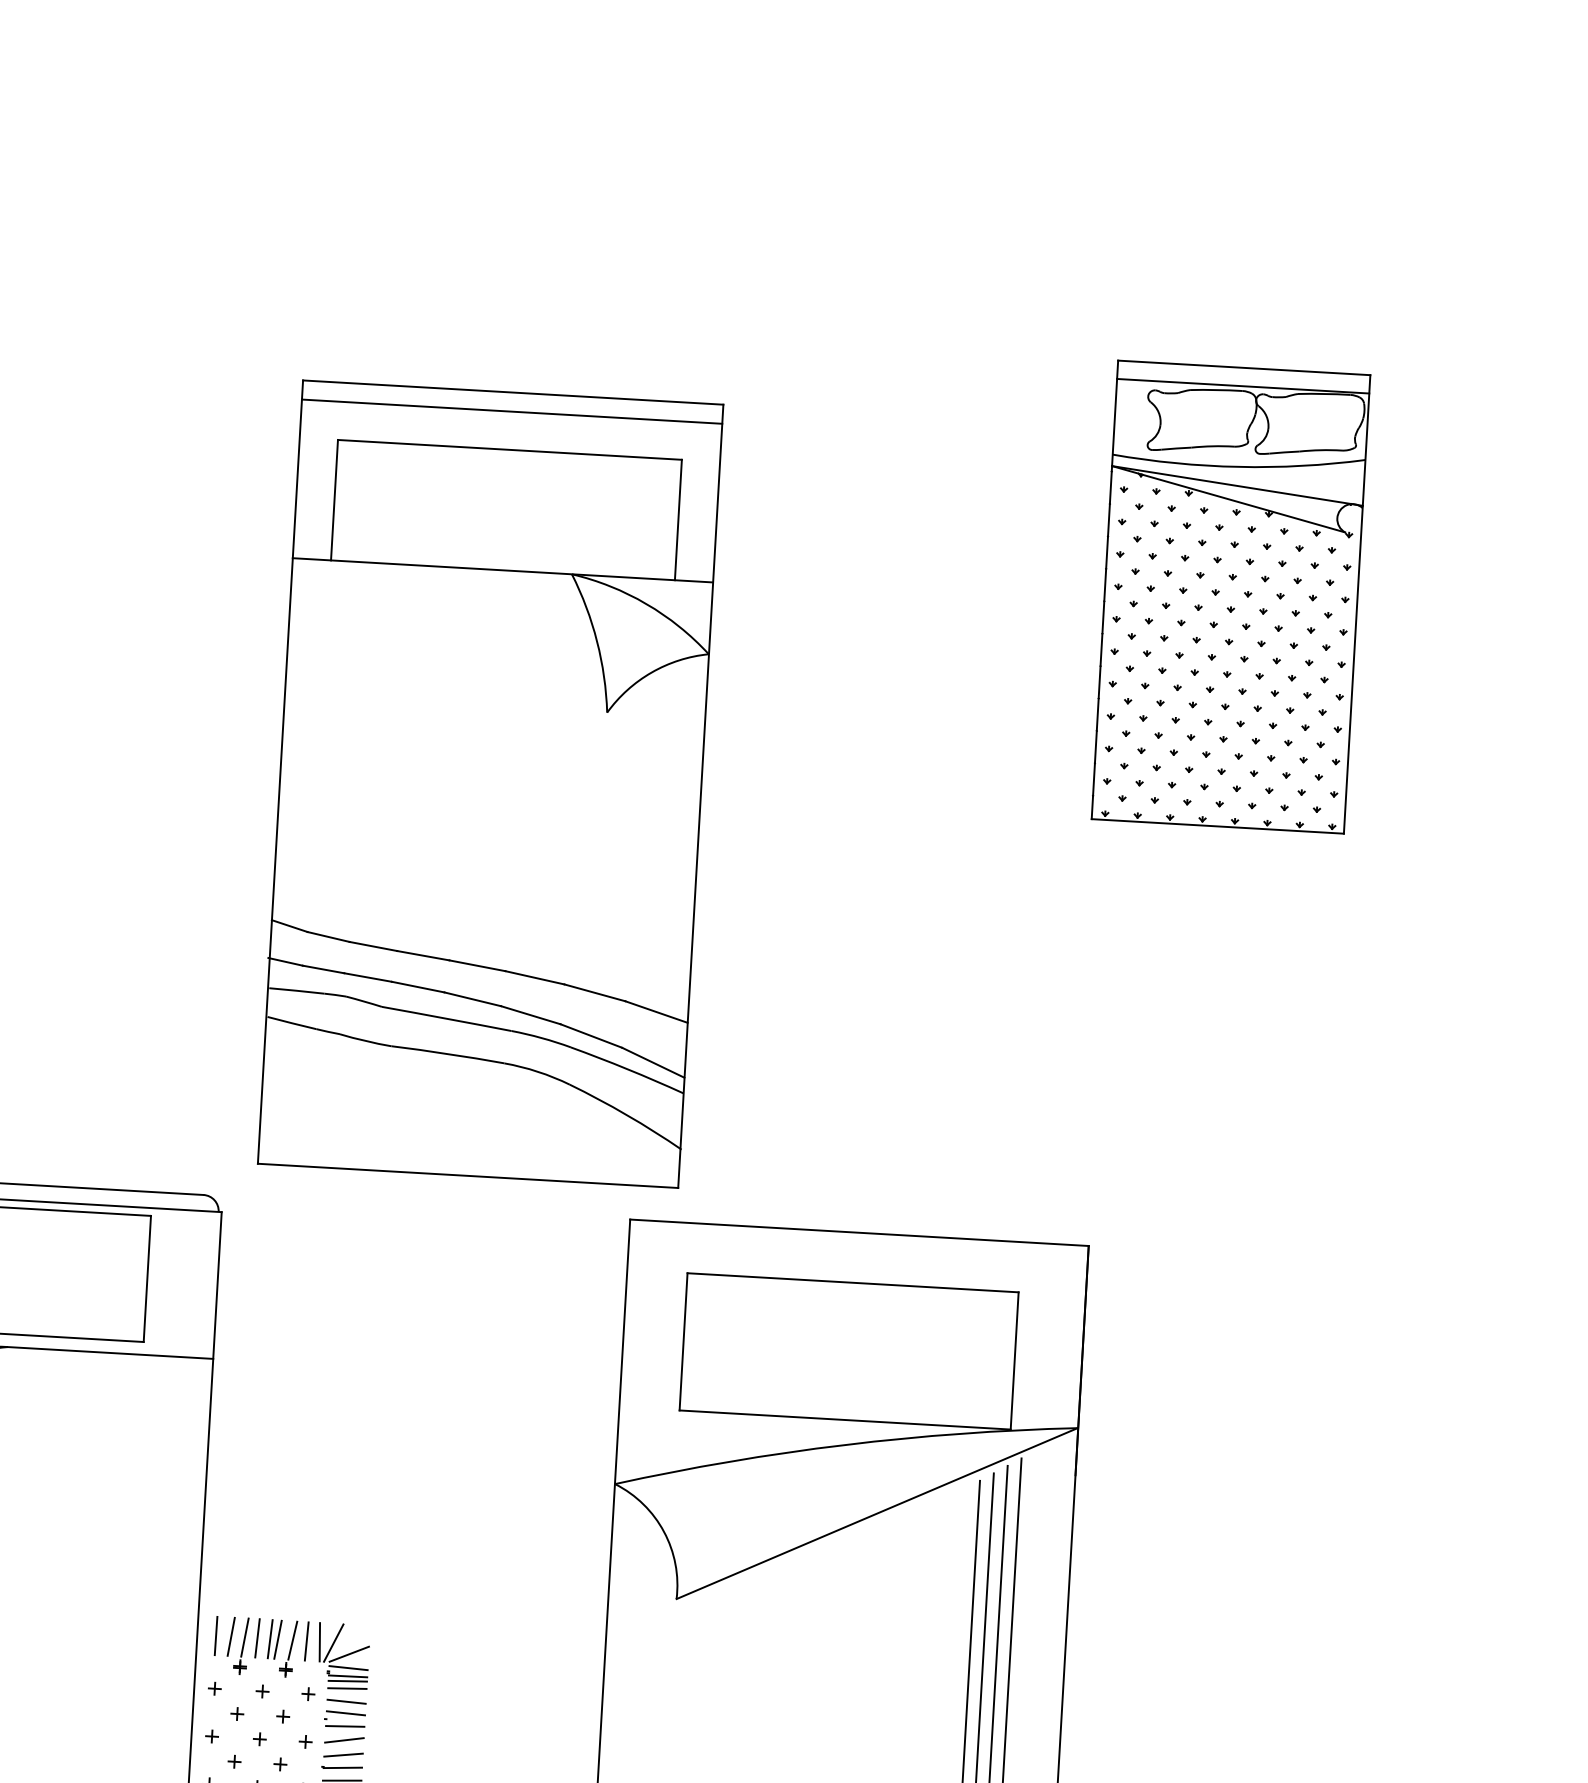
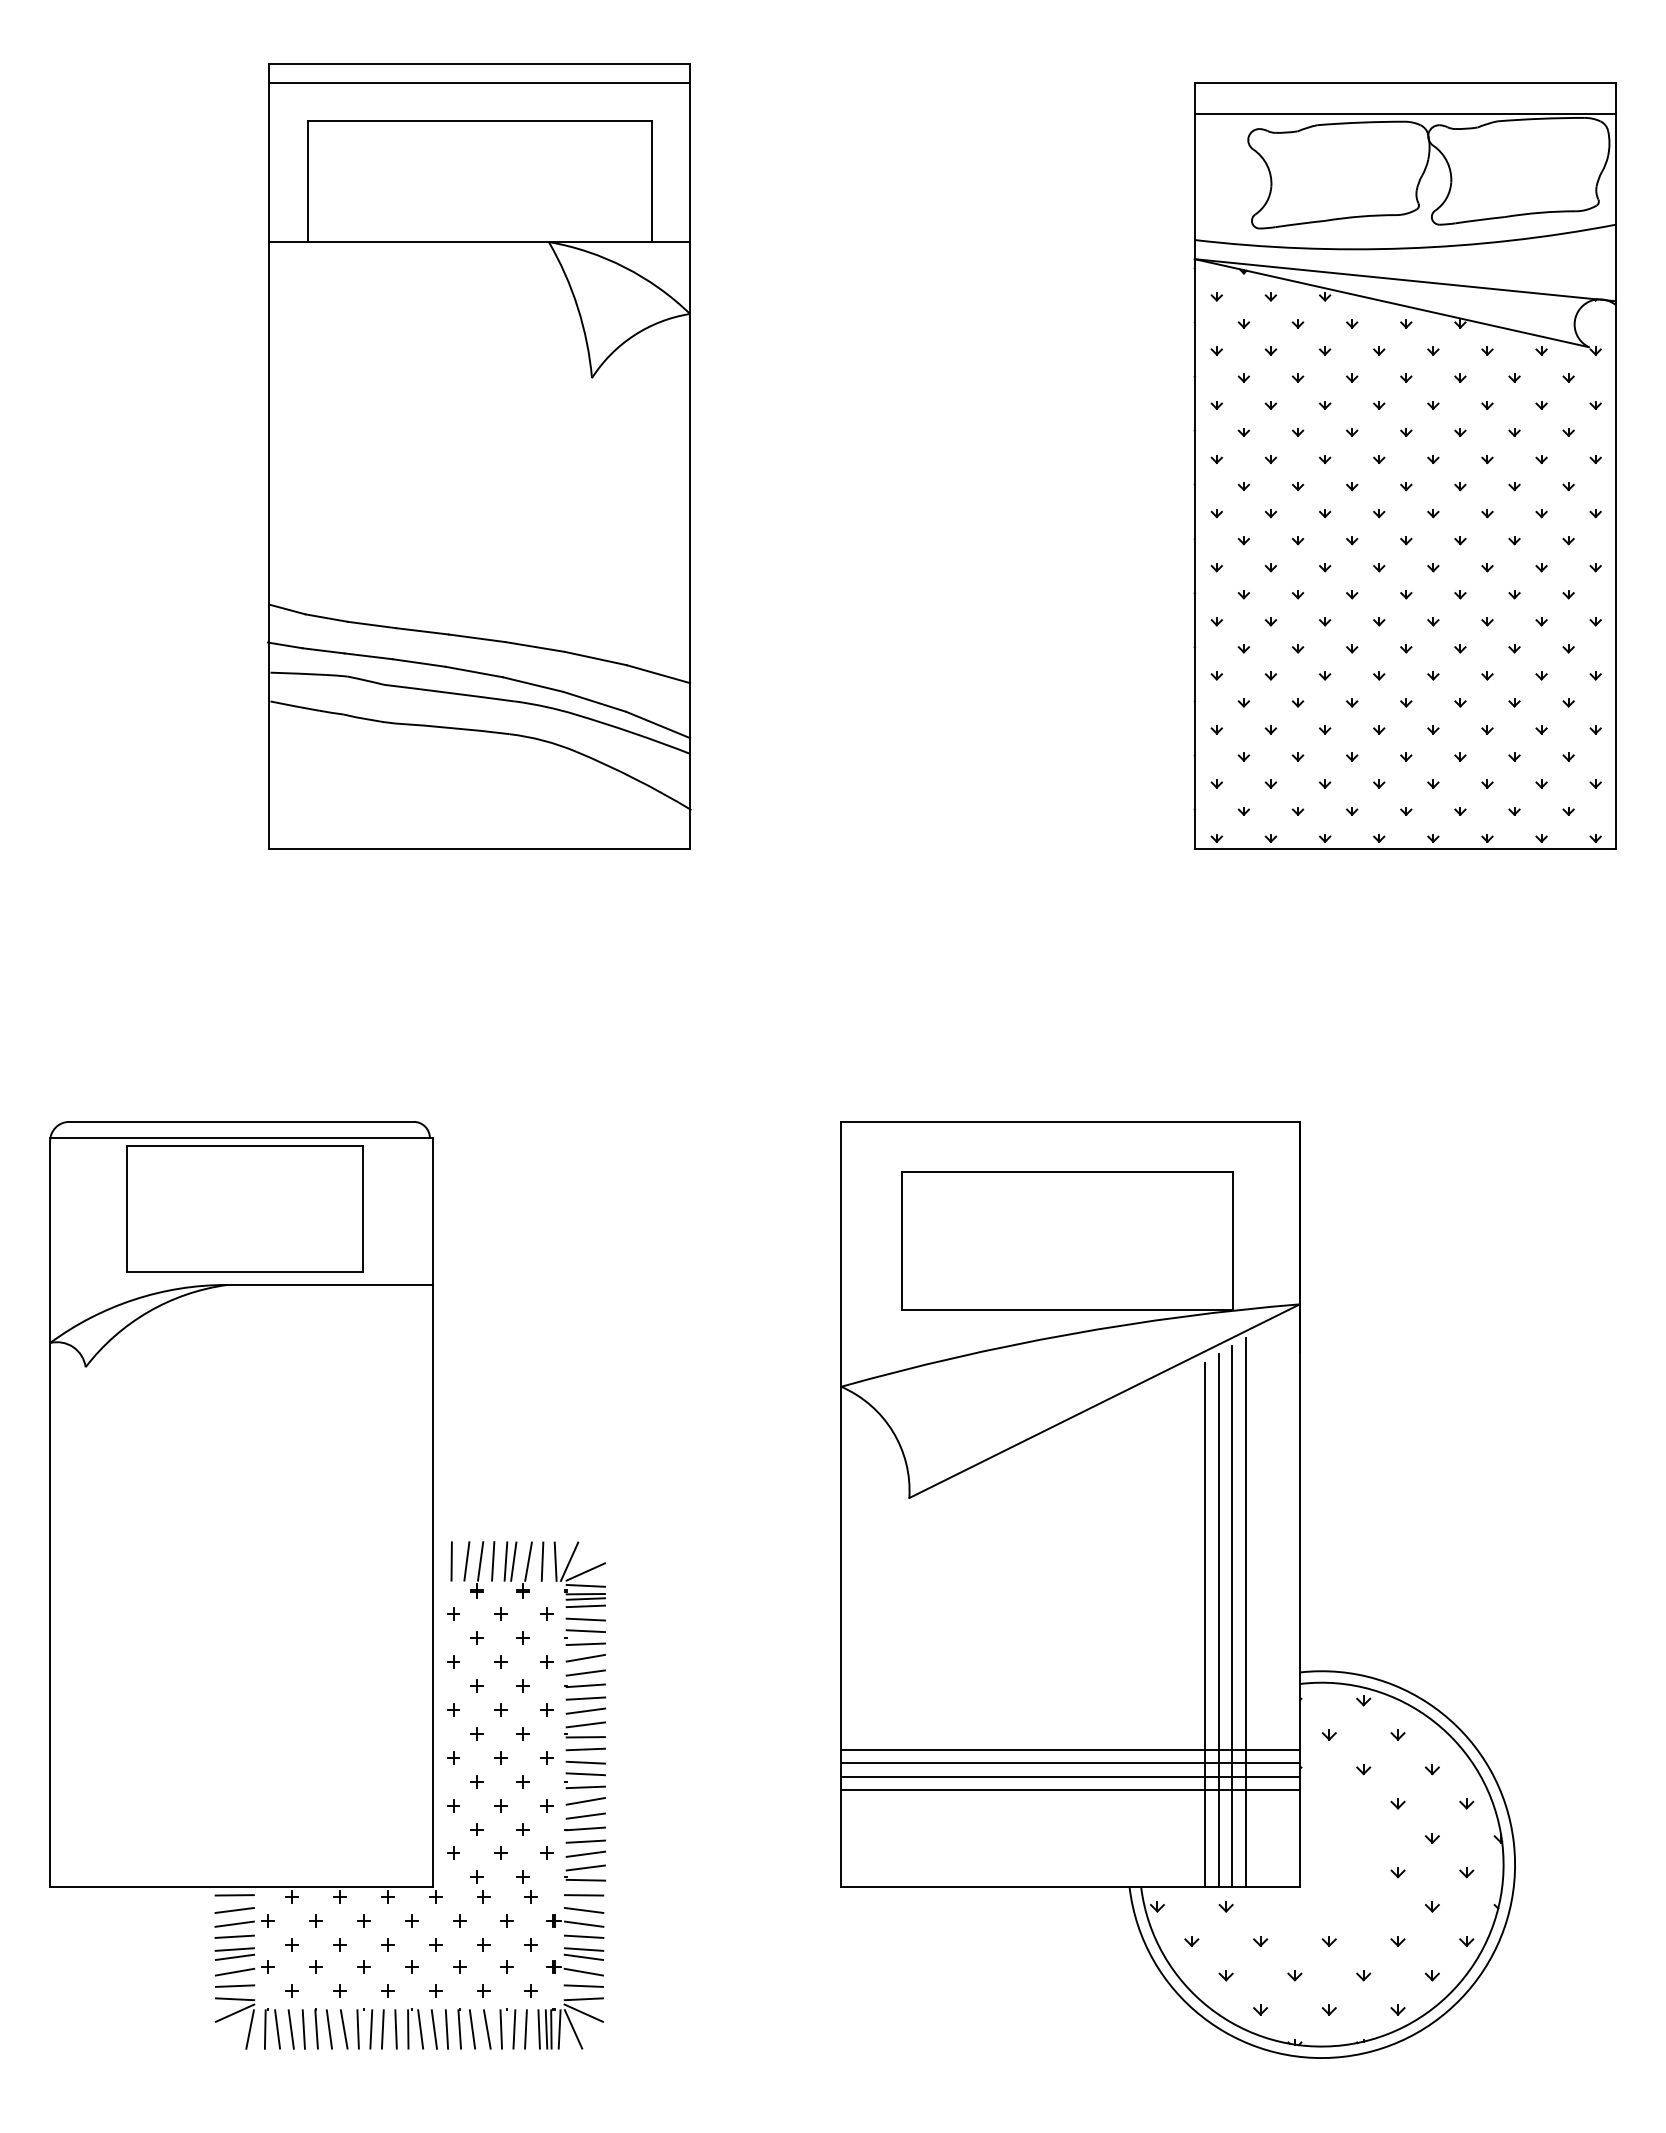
part: (1230, 596) -> (1404, 465), size x1.67
part: (490, 784) -> (479, 456), moved

